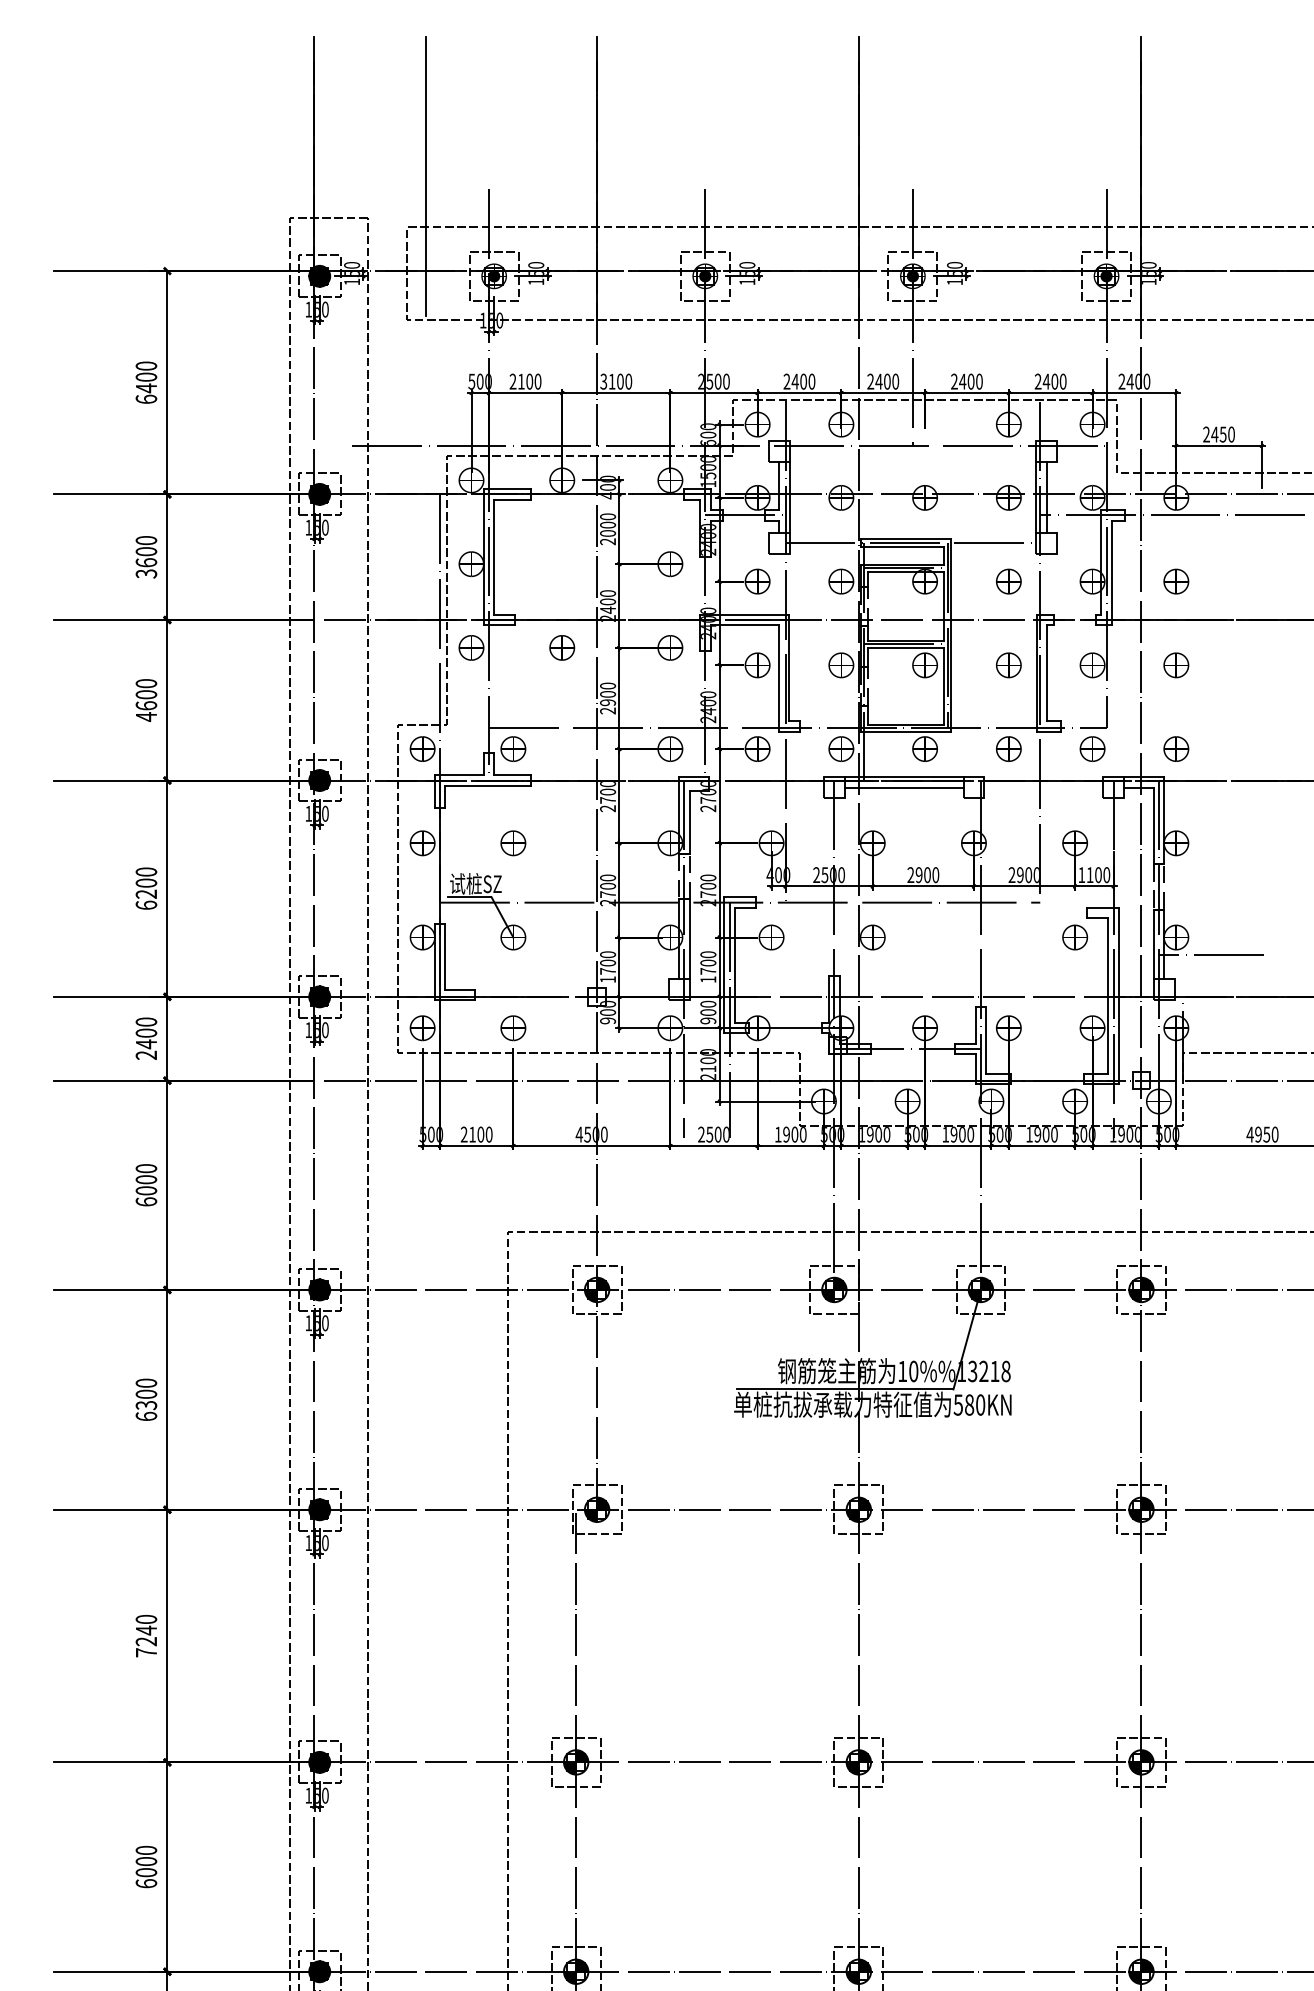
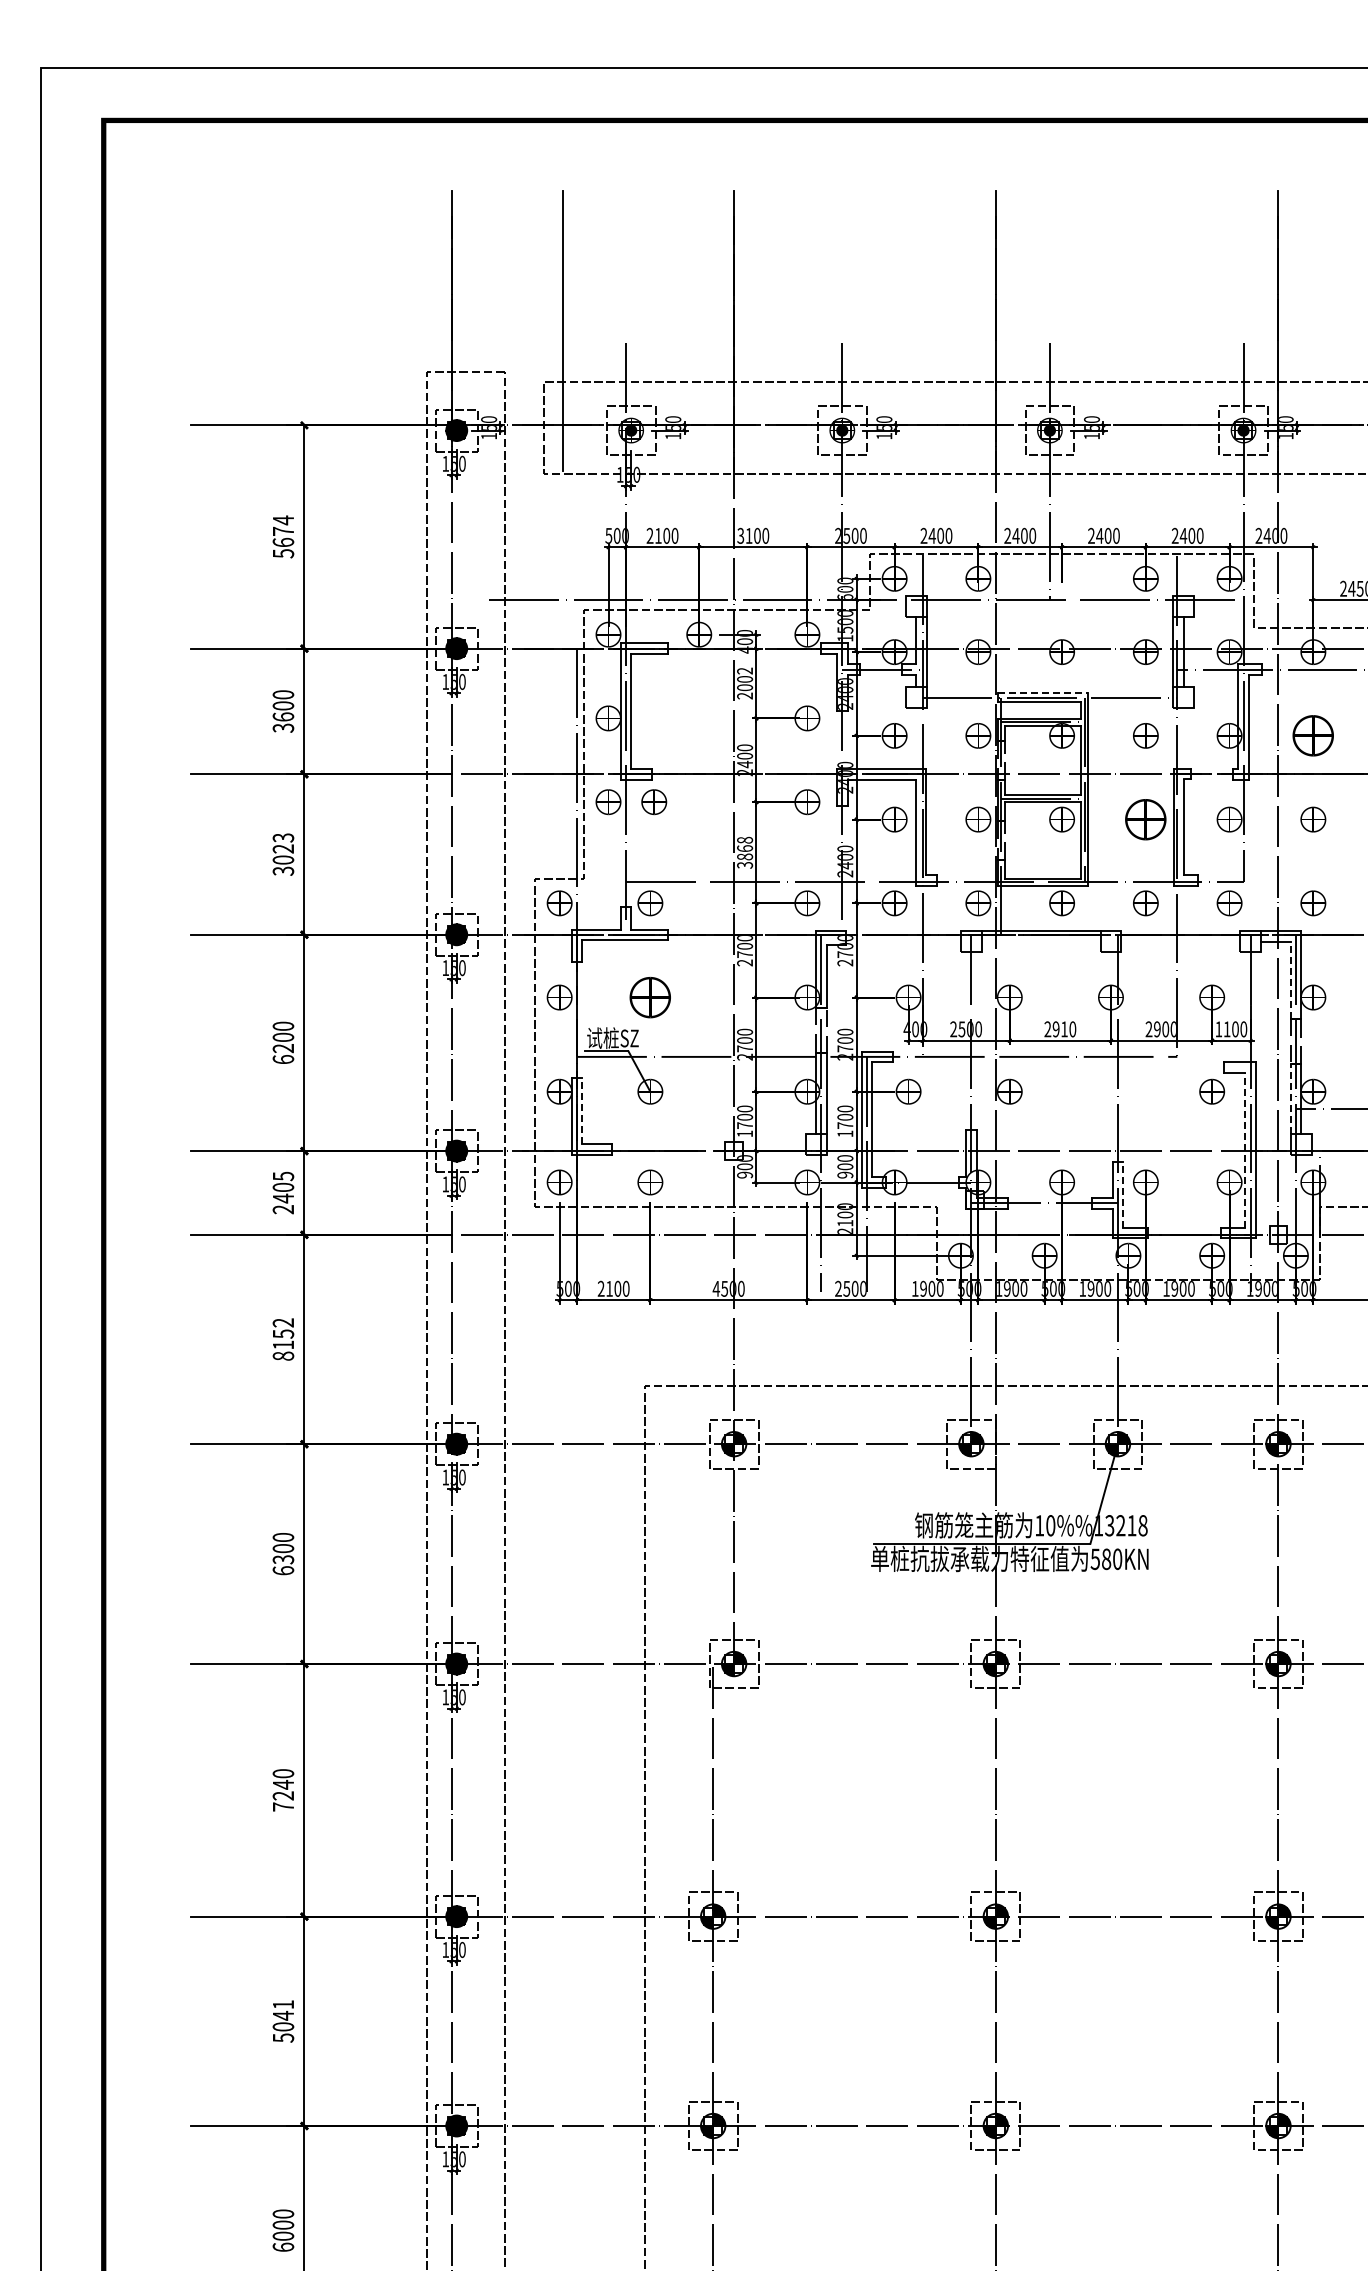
text: (146, 382) -> (283, 536), 6400 -> 5674
text: (608, 516) -> (745, 670), 2000 -> 2002
line: (906, 539) -> (1043, 693), solid -> dashed
part: (1176, 581) -> (1313, 735), size x1.6
part: (562, 648) -> (654, 802), moved
part: (1008, 665) -> (1145, 819), size x1.6
text: (608, 698) -> (745, 852), 2900 -> 3868
text: (146, 700) -> (283, 854), 4600 -> 3023
line: (903, 787) -> (1040, 941), removed
line: (1153, 825) -> (1290, 979), solid -> dashed
part: (513, 843) -> (650, 997), size x1.6
text: (927, 875) -> (1064, 1029), 2900 -> 2910
line: (1153, 944) -> (1290, 1098), solid -> dashed
line: (445, 956) -> (582, 1110), solid -> dashed
line: (1108, 996) -> (1245, 1150), solid -> dashed
text: (146, 1022) -> (283, 1176), 2400 -> 2405
line: (986, 1040) -> (1123, 1194), solid -> dashed
text: (146, 1185) -> (283, 1339), 6000 -> 8152
text: (146, 1867) -> (283, 2021), 6000 -> 5041

